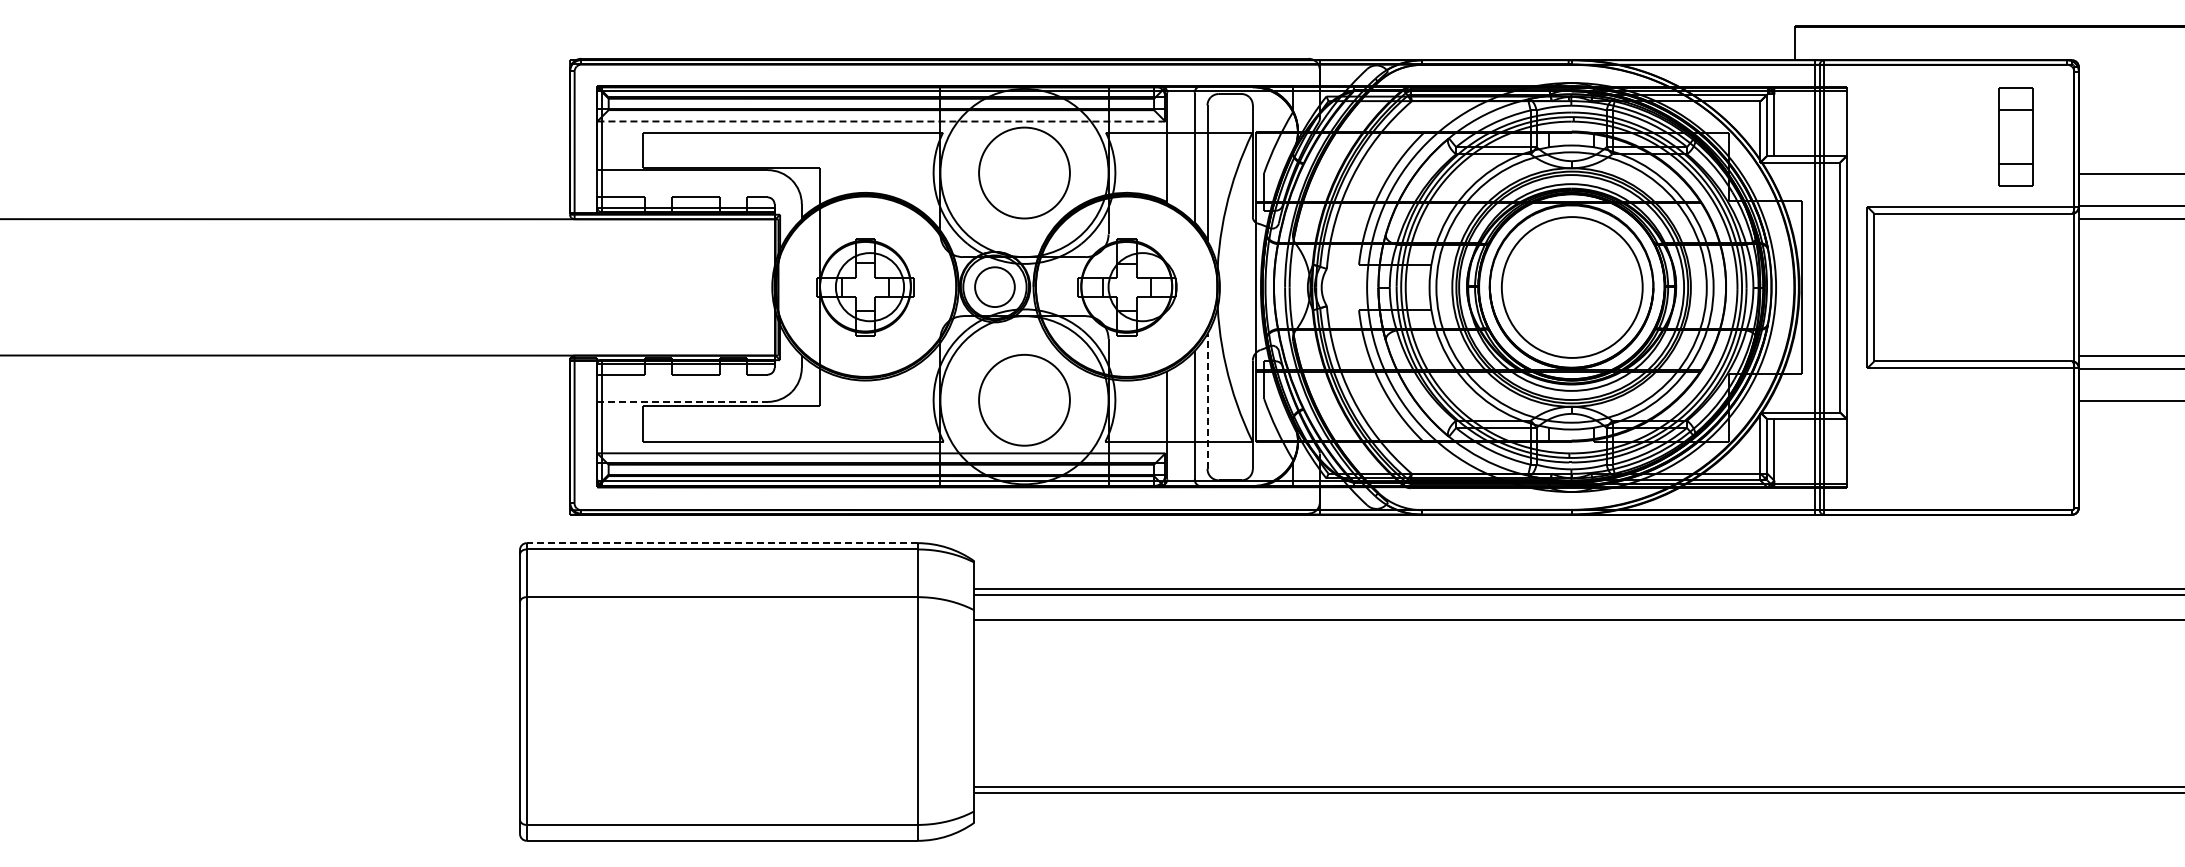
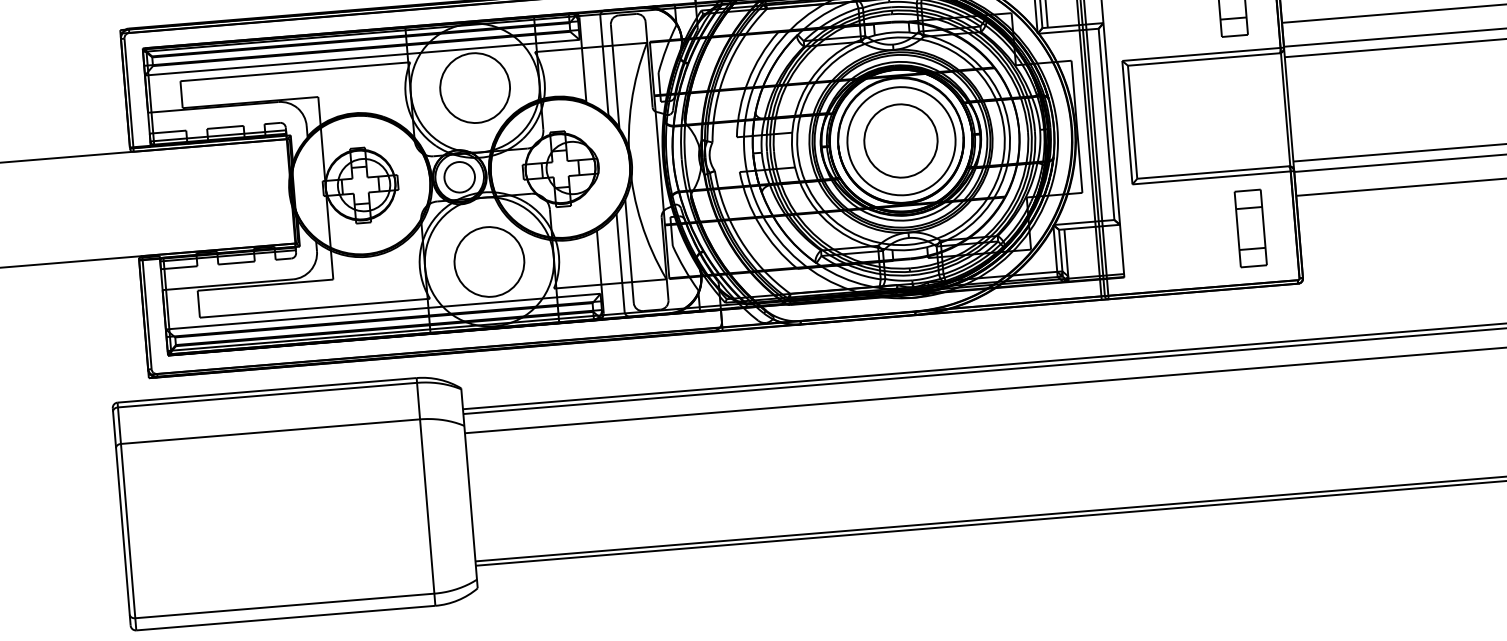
line: (880, 121) -> (361, 57), dashed -> solid
part: (1571, 286) -> (900, 140), added
line: (683, 401) -> (228, 284), dashed -> solid
line: (1207, 401) -> (629, 251), dashed -> solid
part: (2015, 437) -> (1250, 228), added
line: (721, 543) -> (266, 390), dashed -> solid

